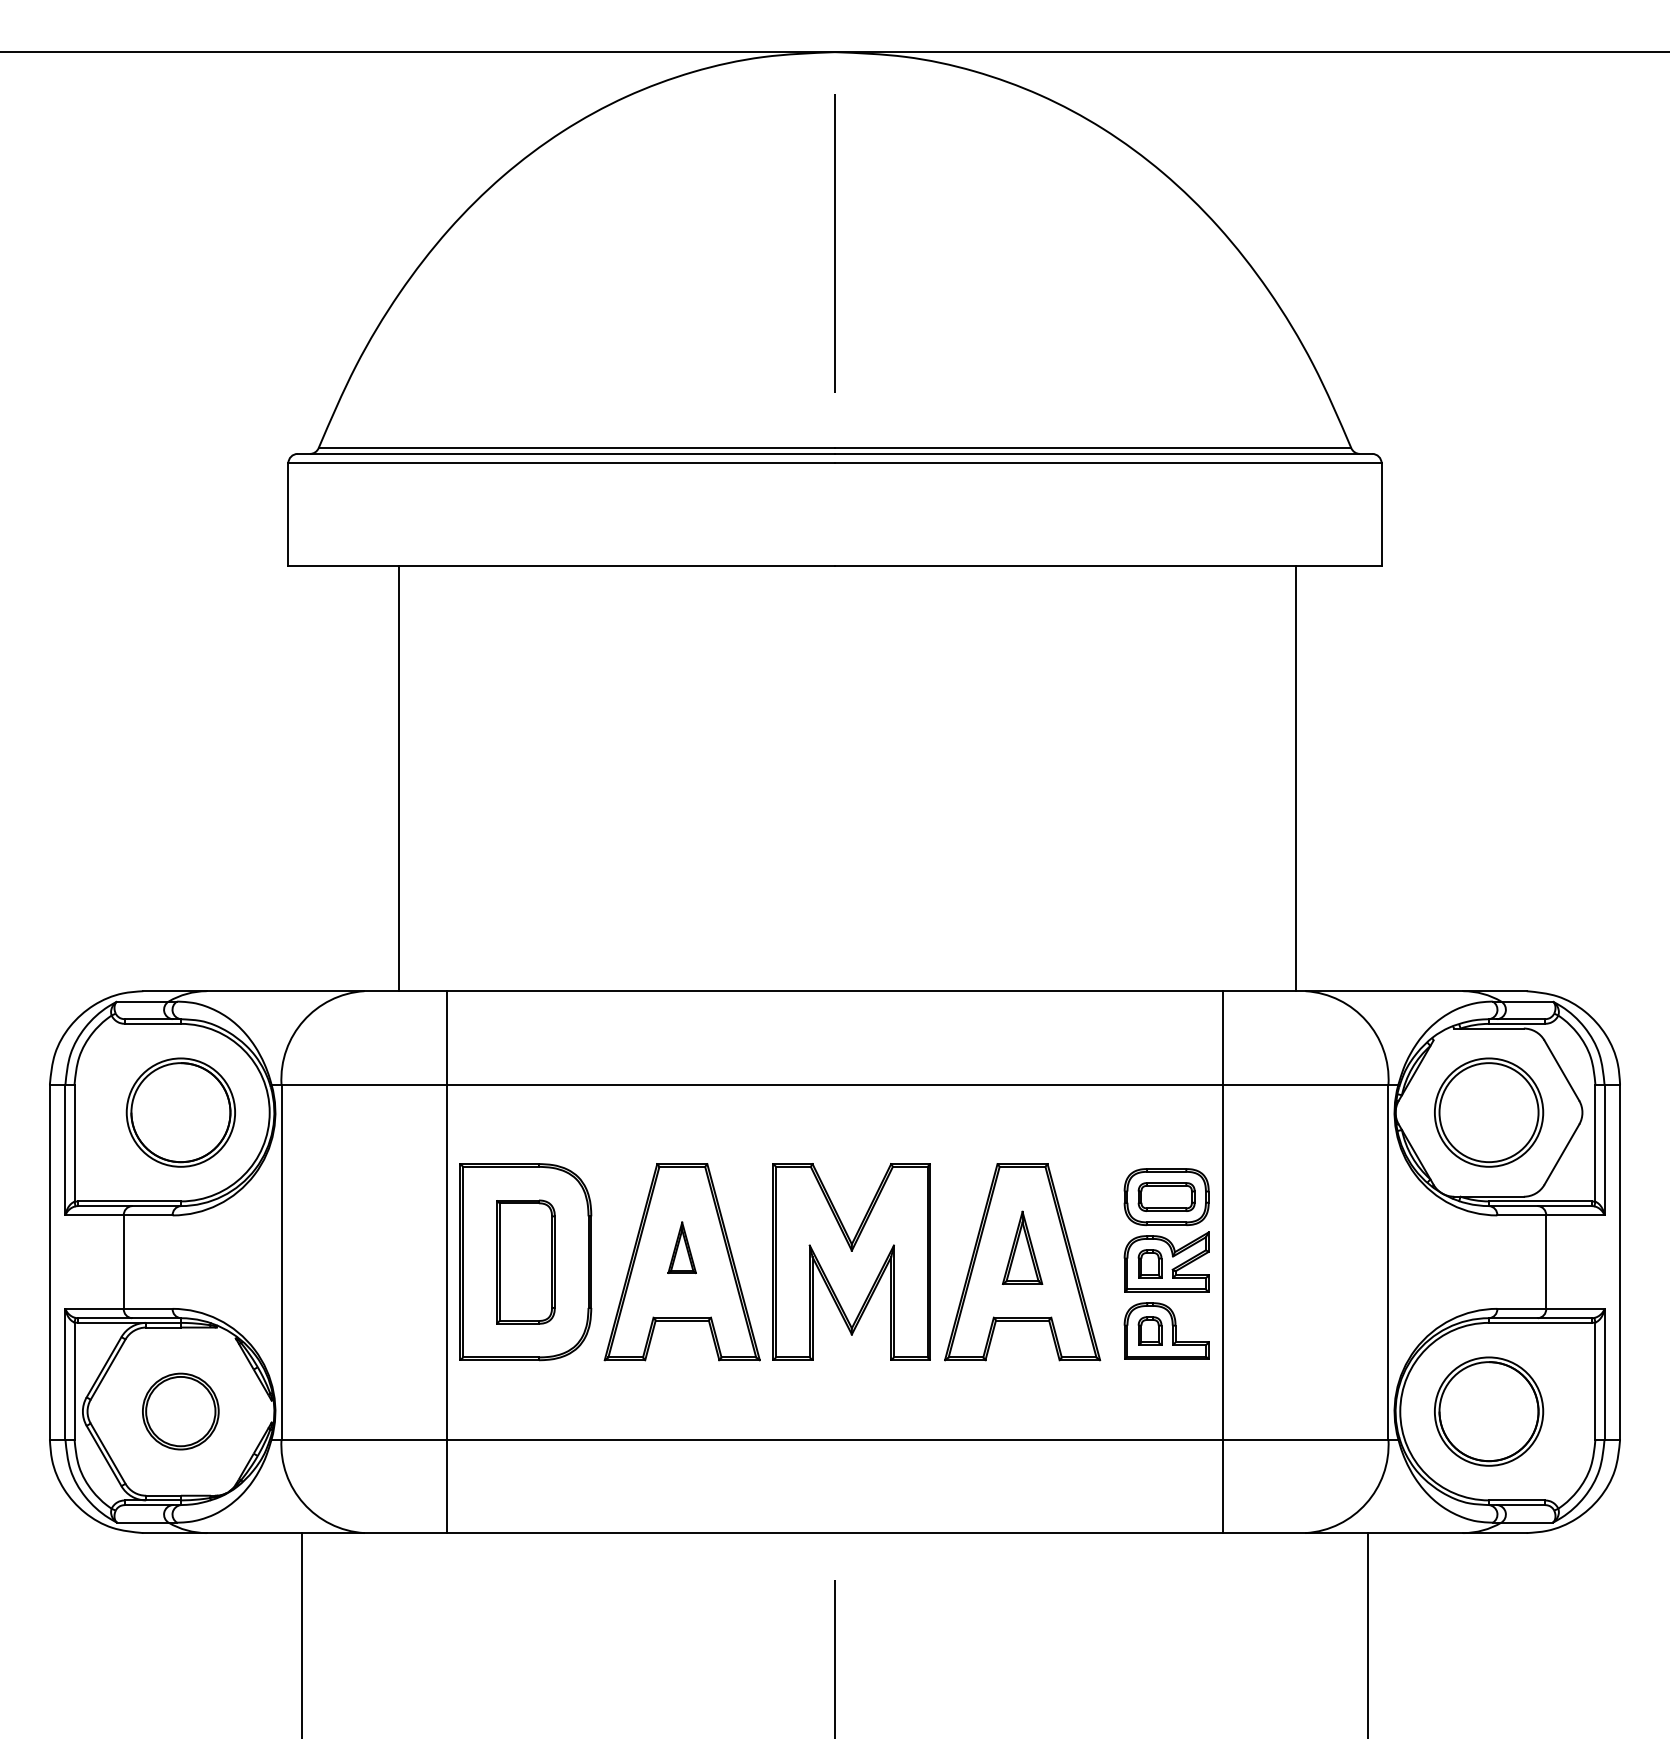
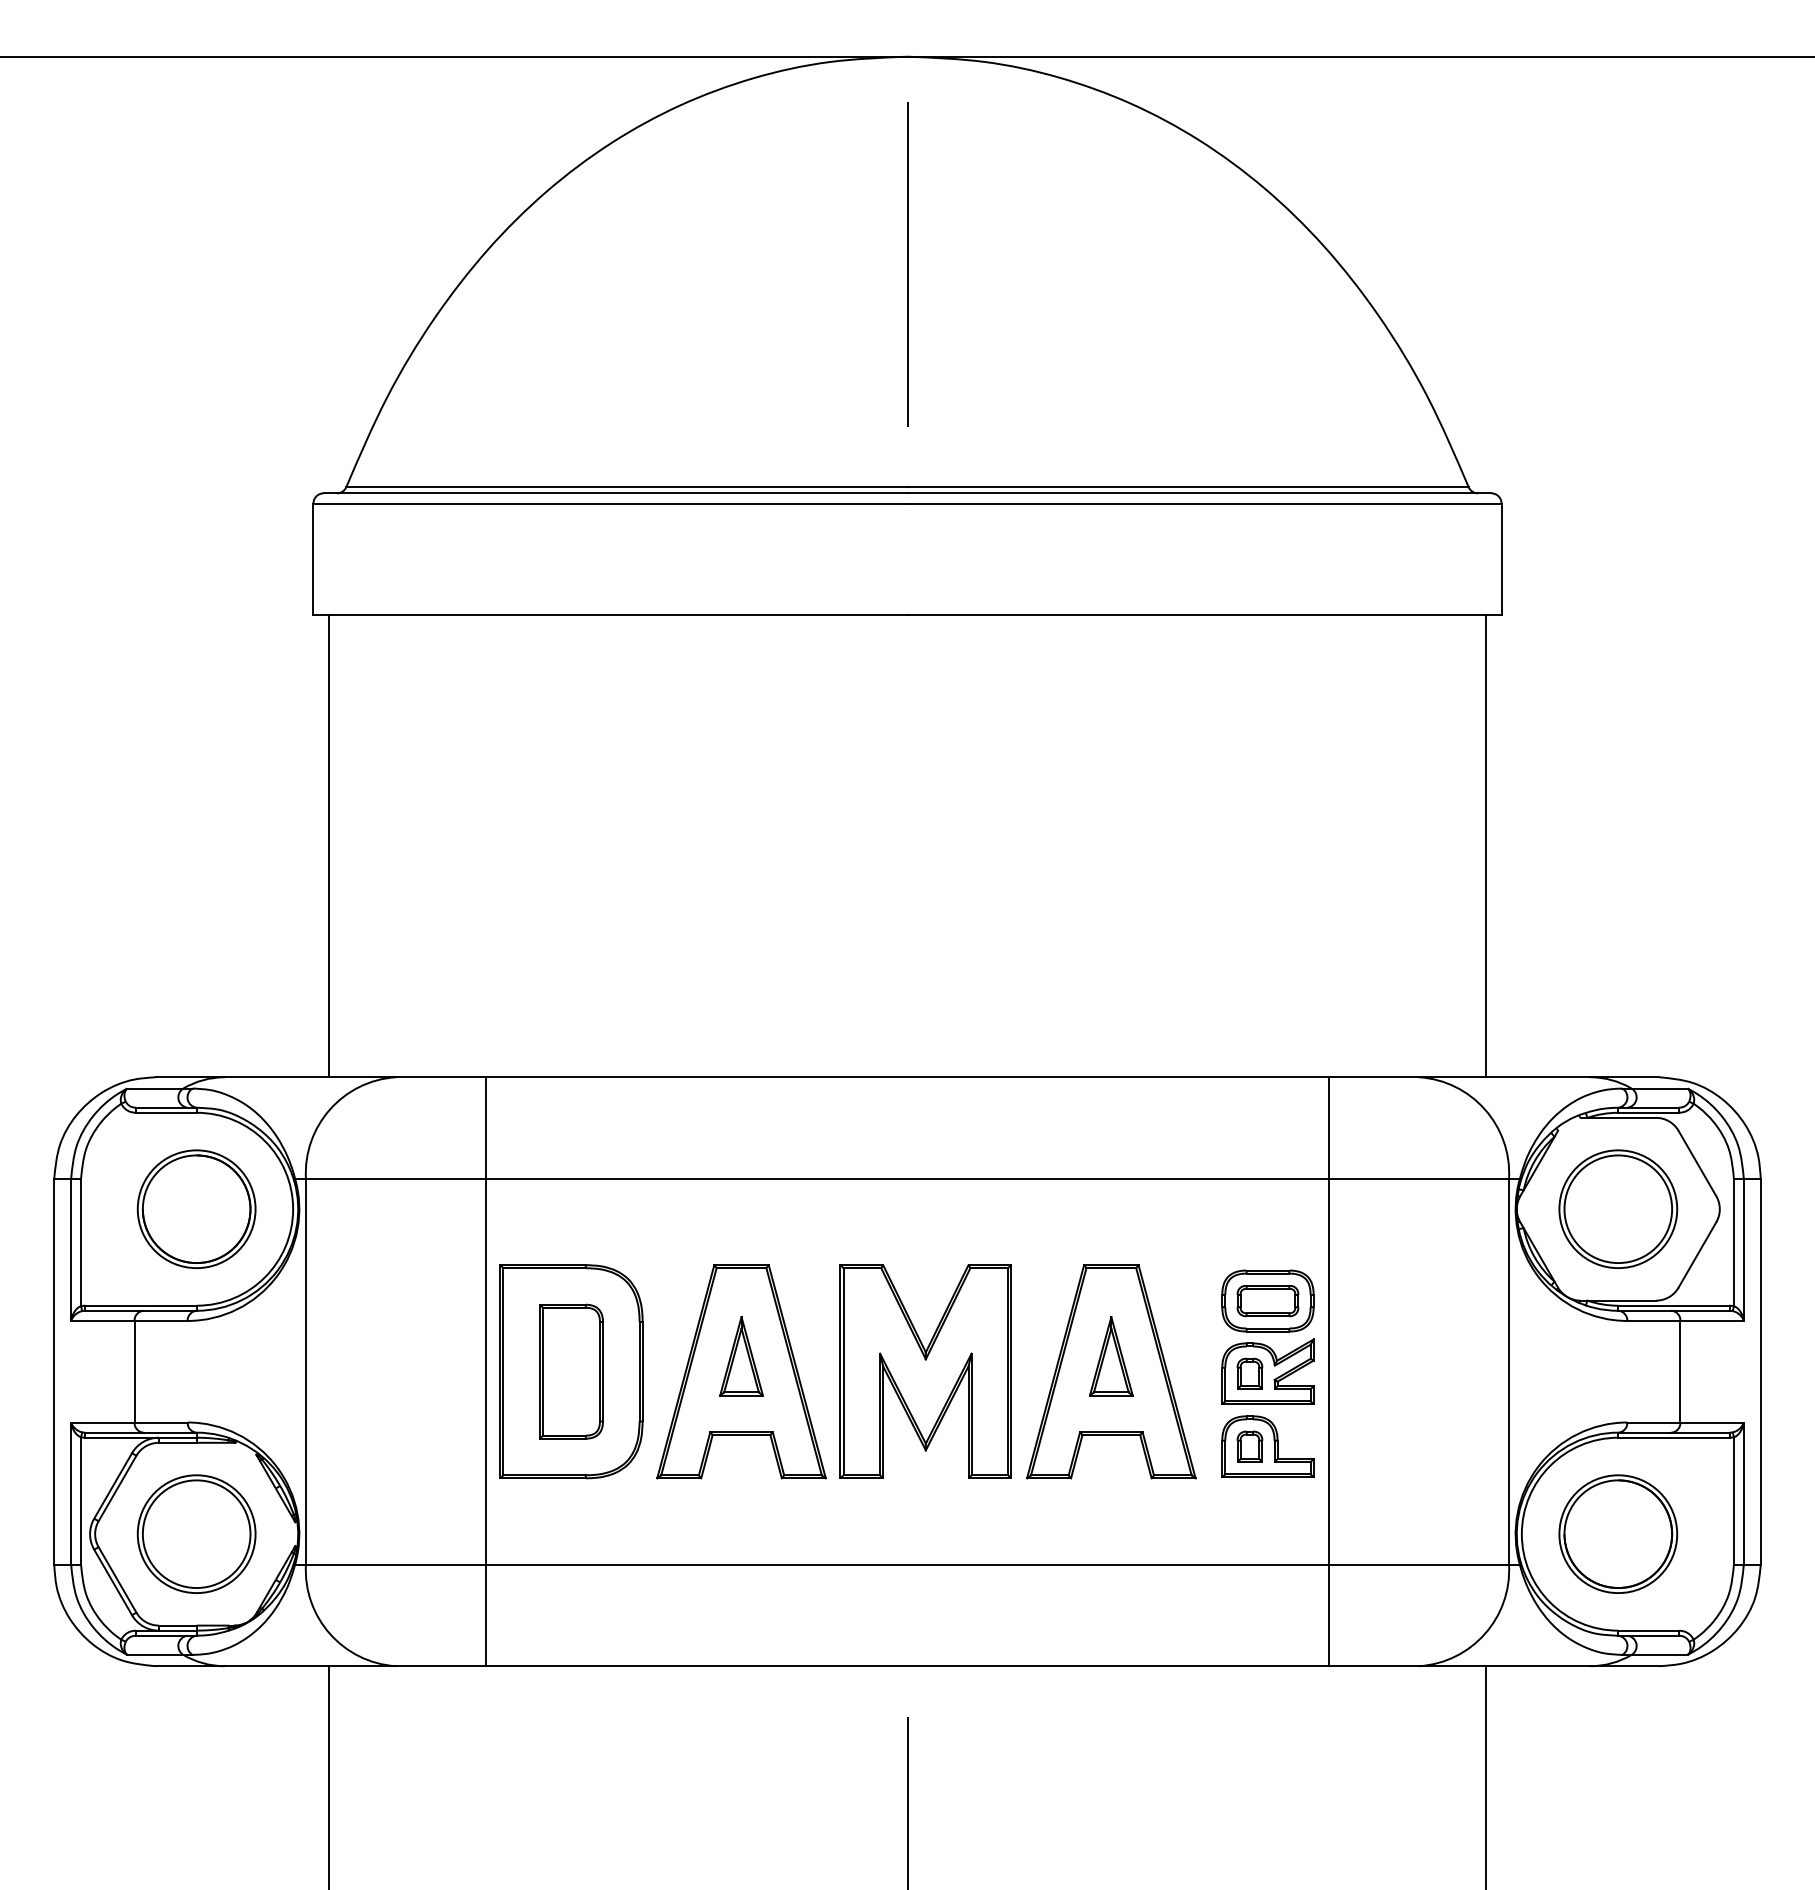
line: (399, 778) -> (328, 846), moved
line: (1295, 778) -> (1486, 846), moved
part: (681, 1247) -> (740, 1355), size x1.43
part: (180, 1411) -> (196, 1534), size x1.43

